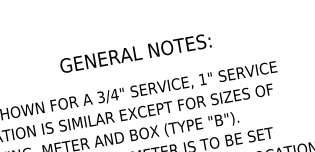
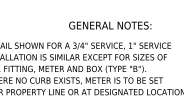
text: (135, 53) -> (110, 25), moved

